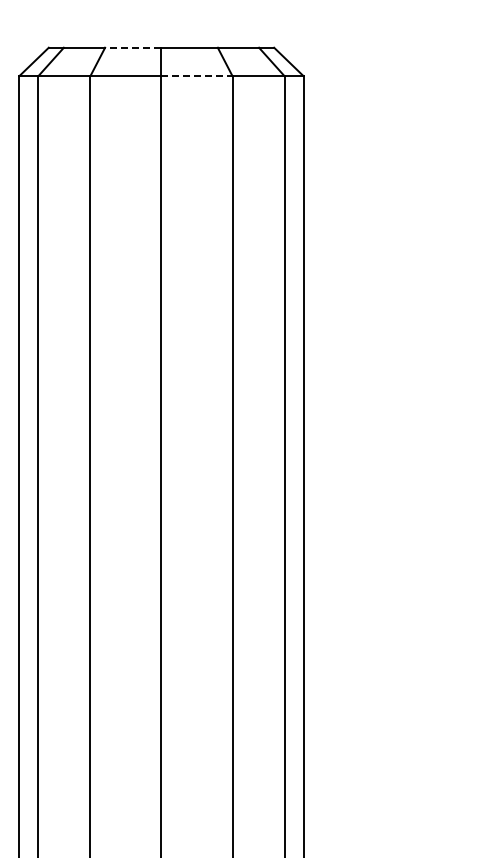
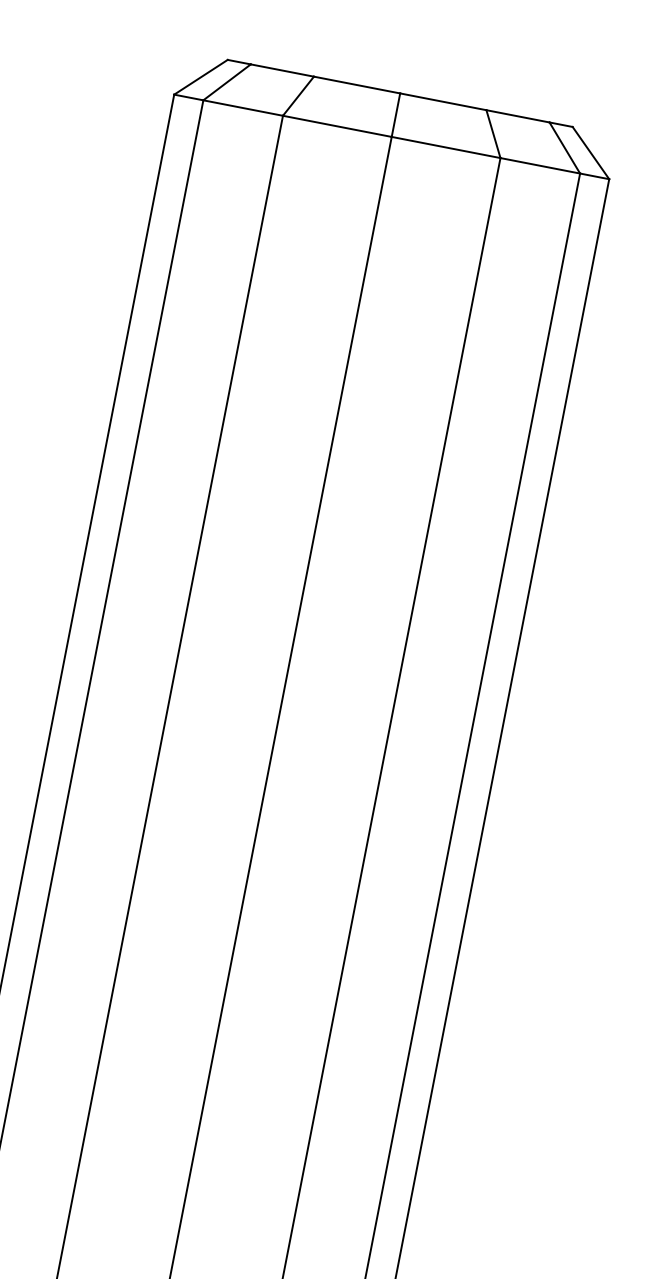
line: (132, 47) -> (355, 84), dashed -> solid
line: (197, 76) -> (446, 148), dashed -> solid

